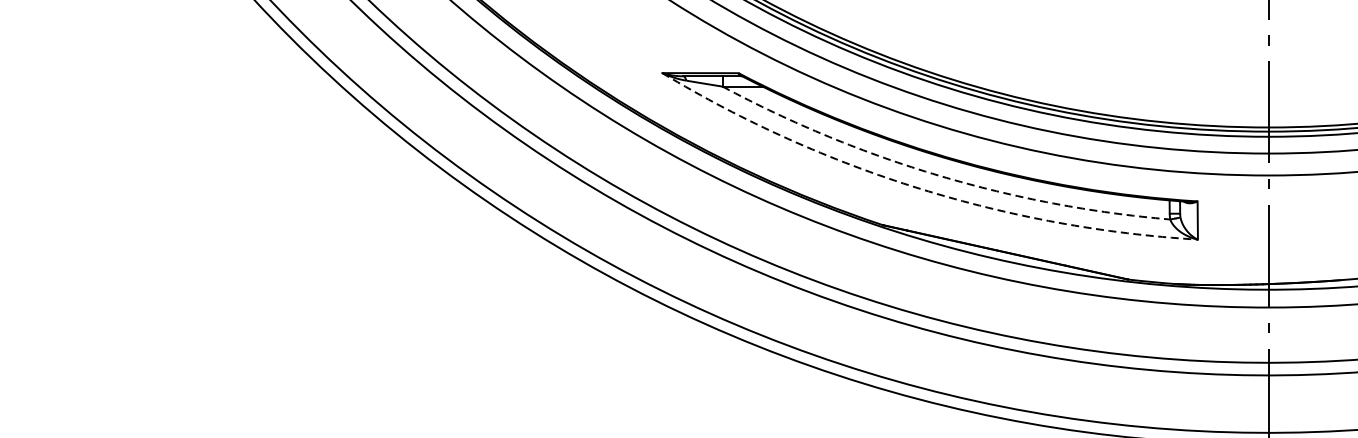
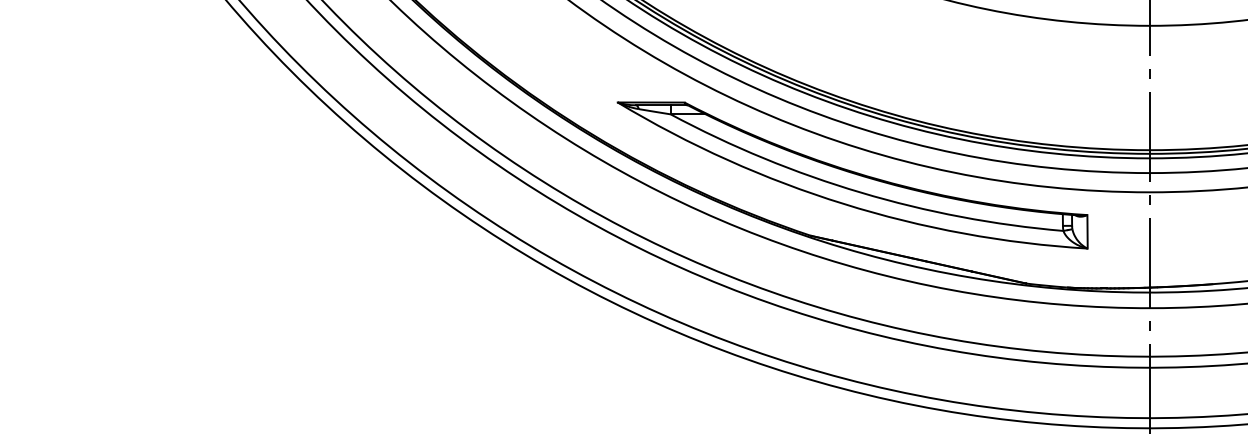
arc: (940, 175) -> (861, 192), dashed -> solid
arc: (919, 189) -> (843, 204), dashed -> solid

